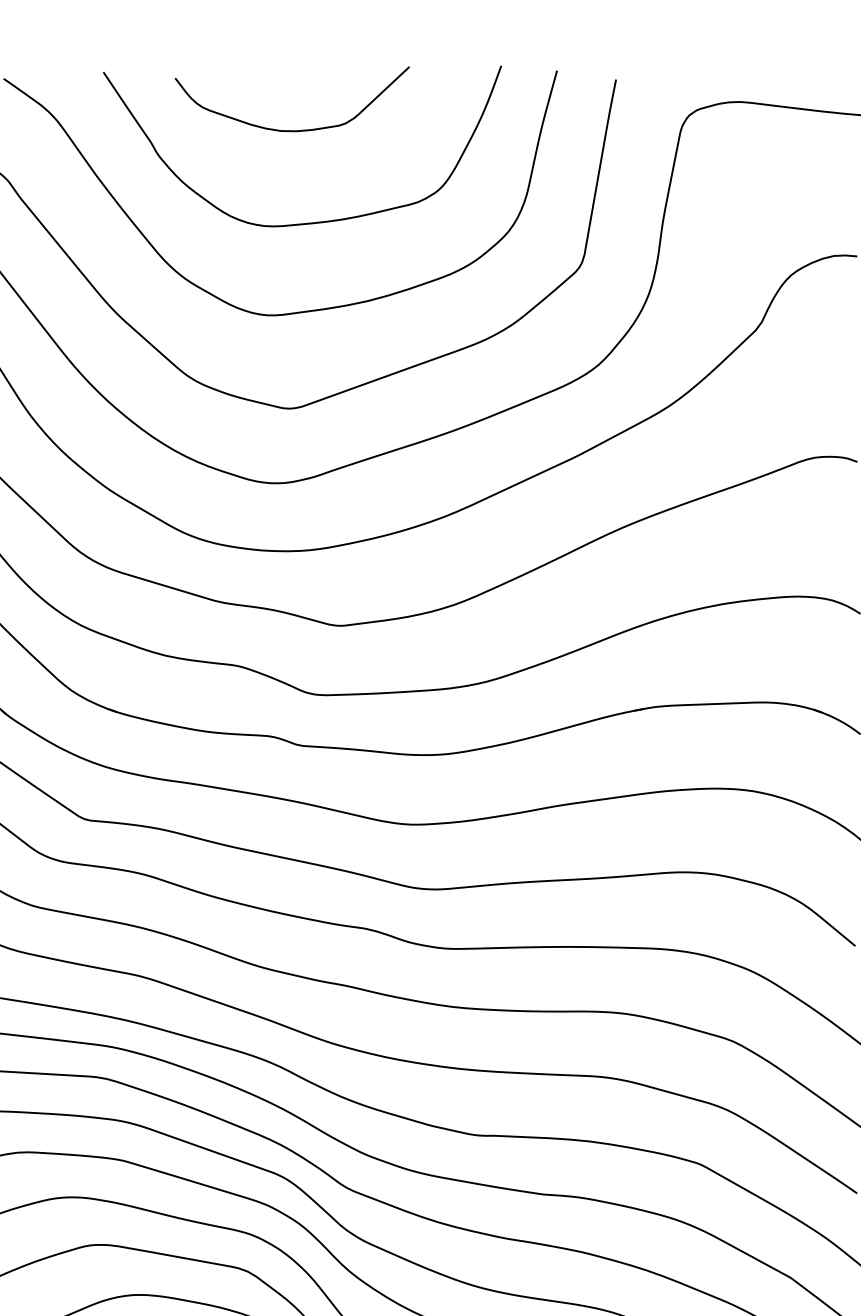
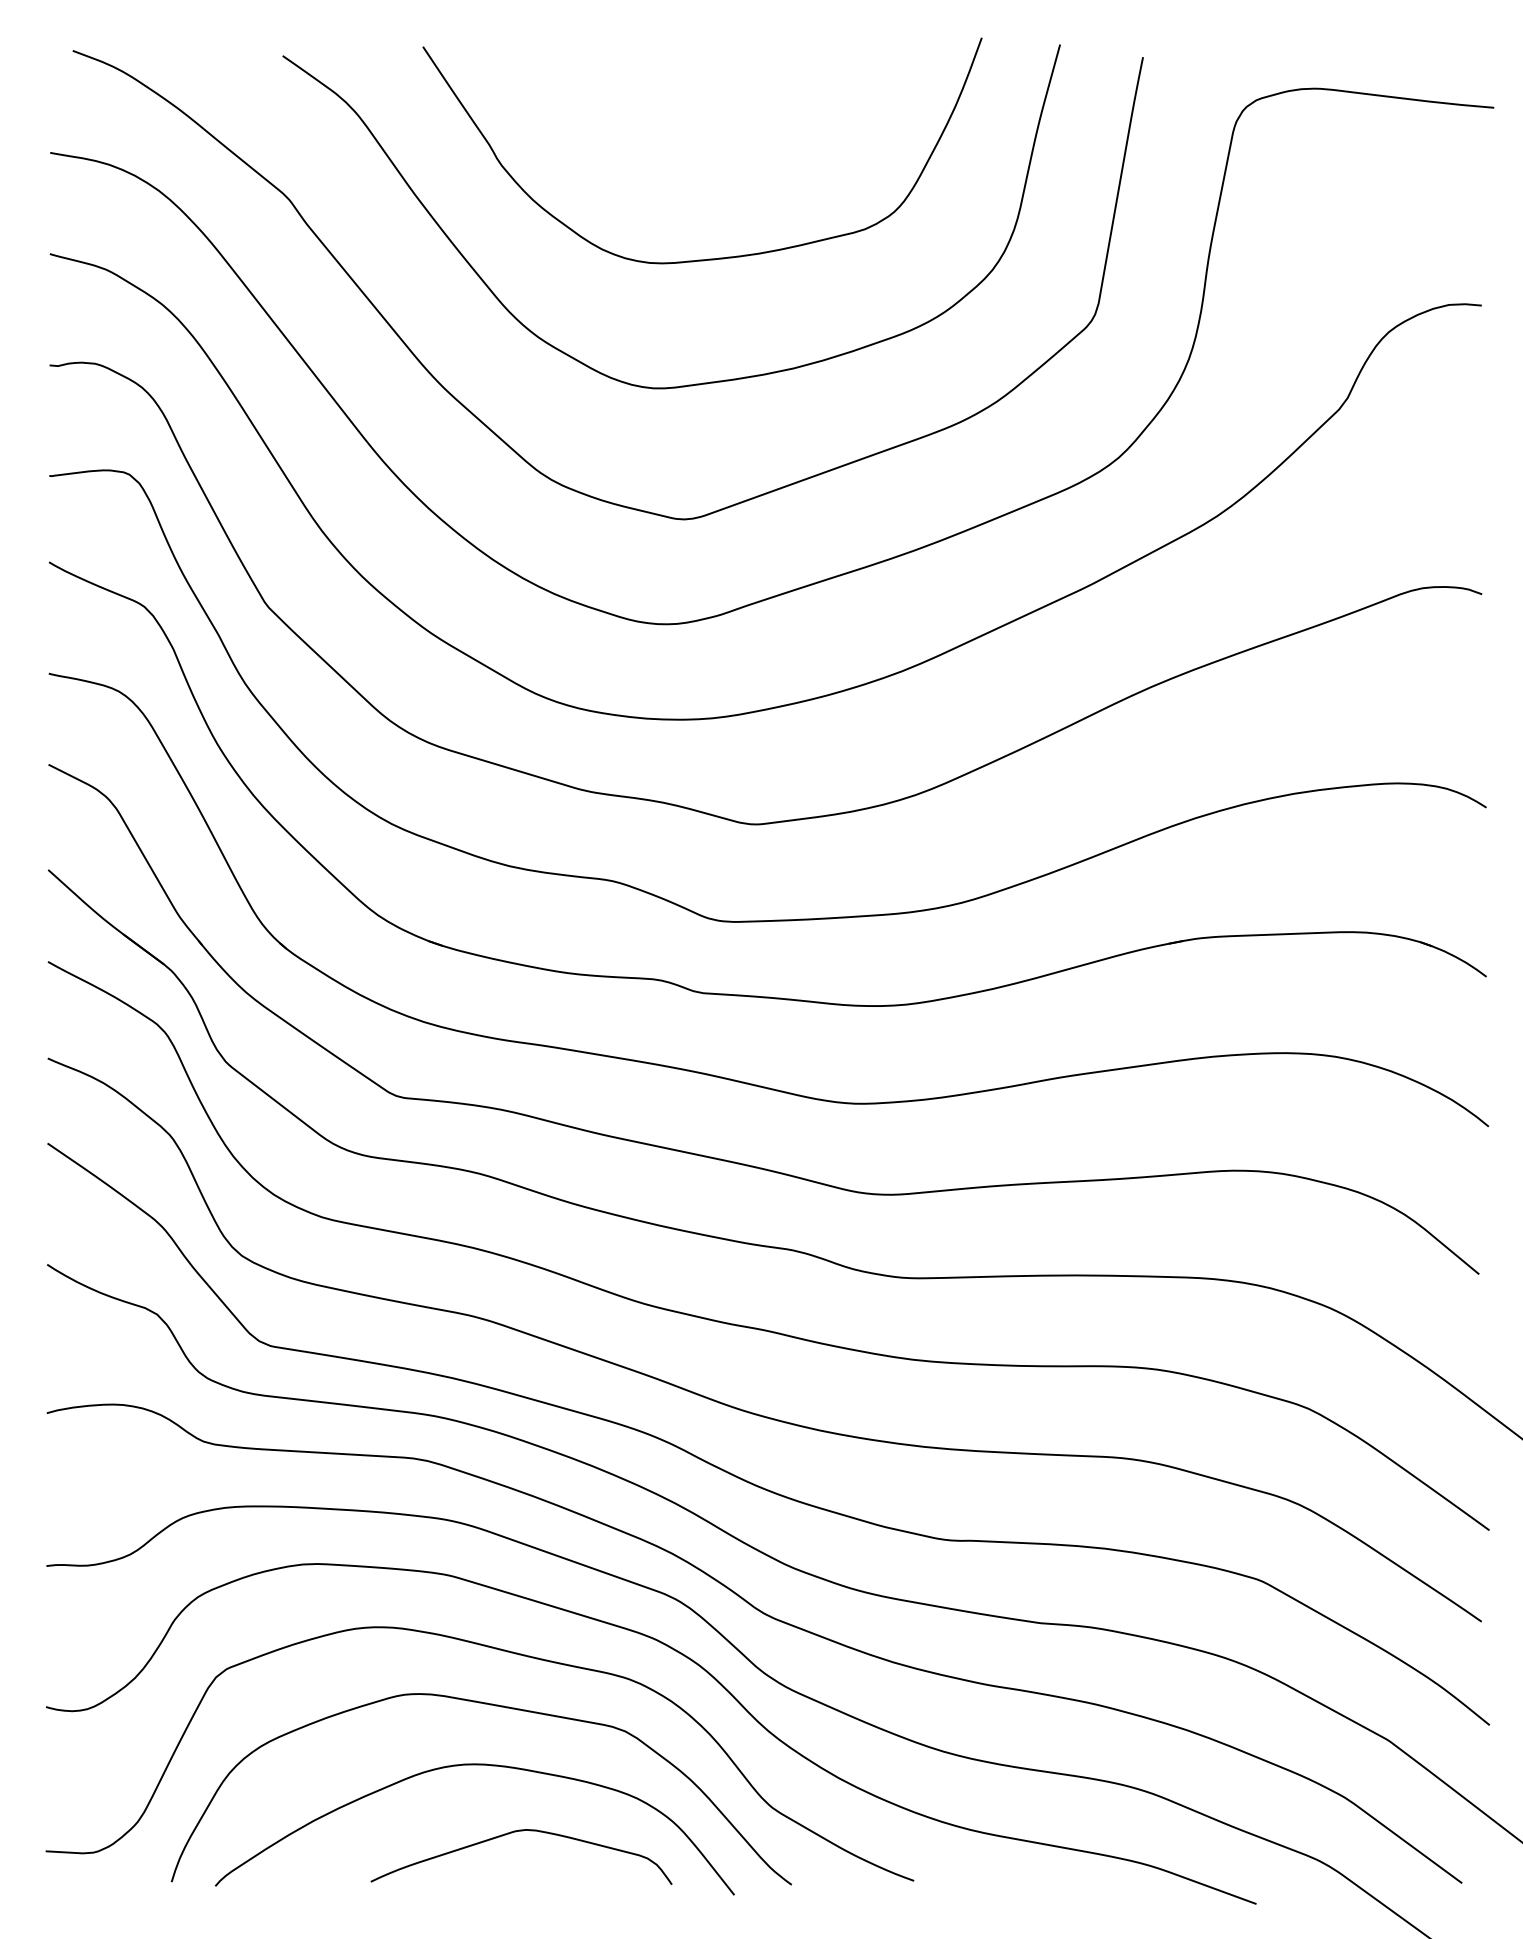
curve: (292, 130) -> (688, 128), removed

